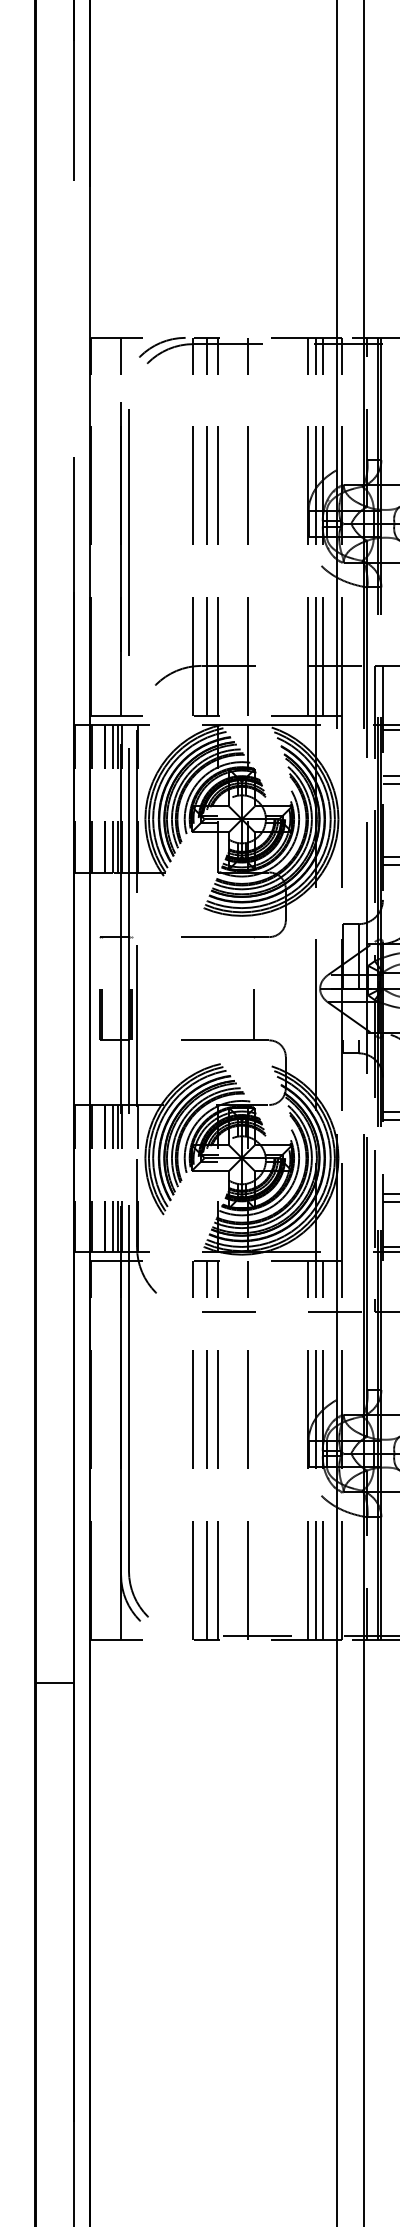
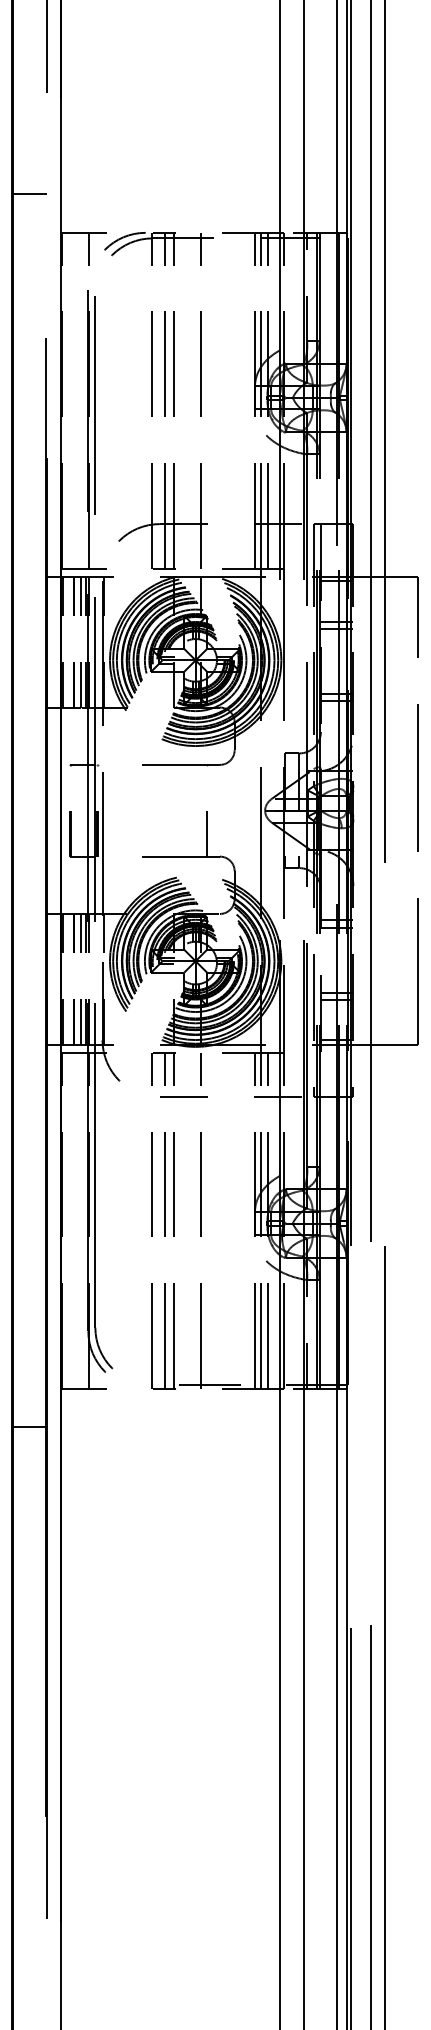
line: (54, 294) -> (29, 194), added

